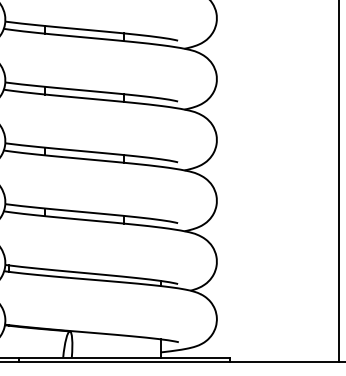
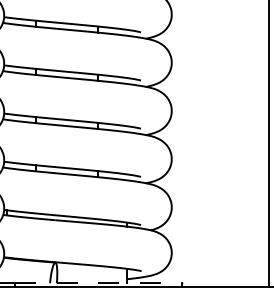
line: (124, 357) -> (98, 283), solid -> dashed

